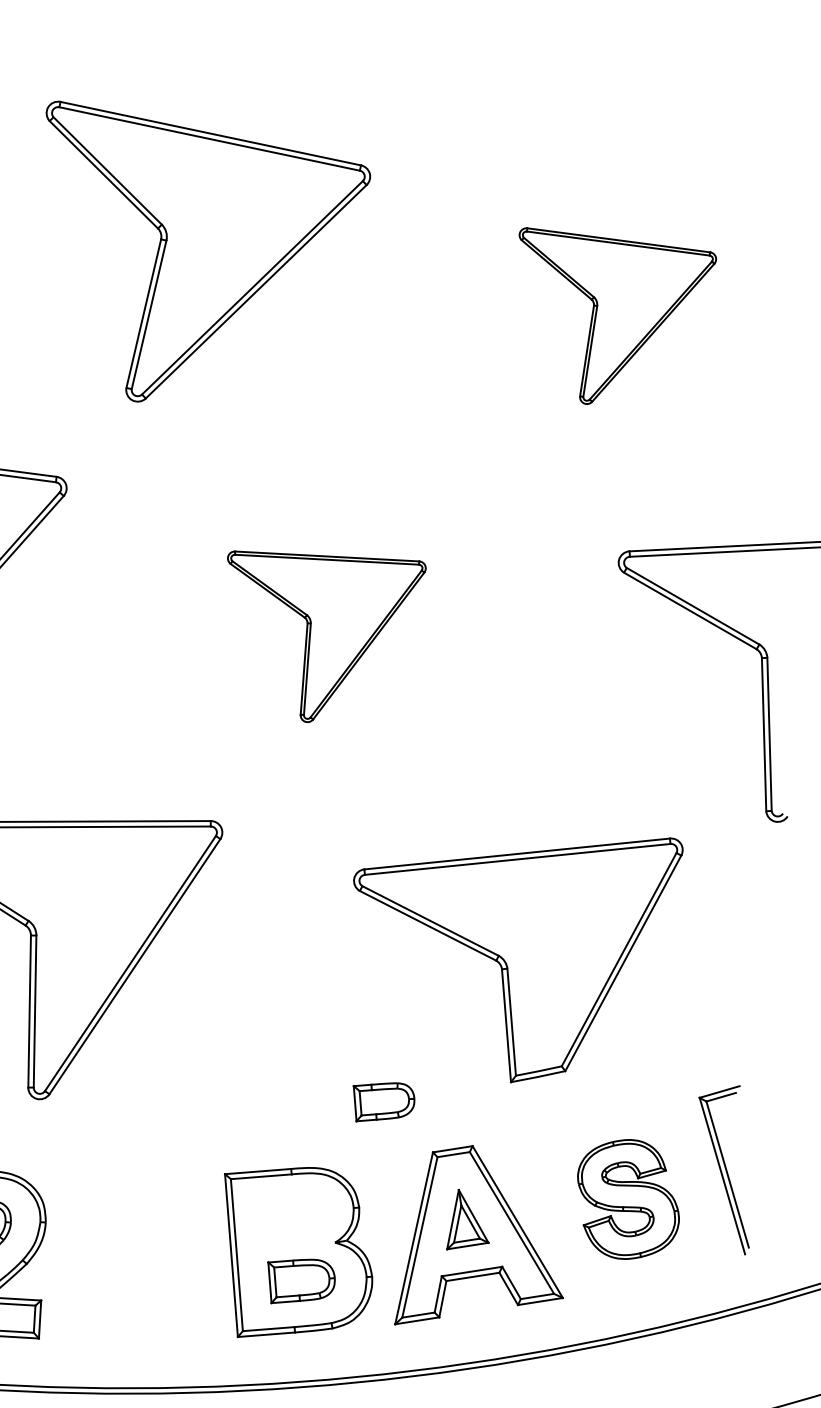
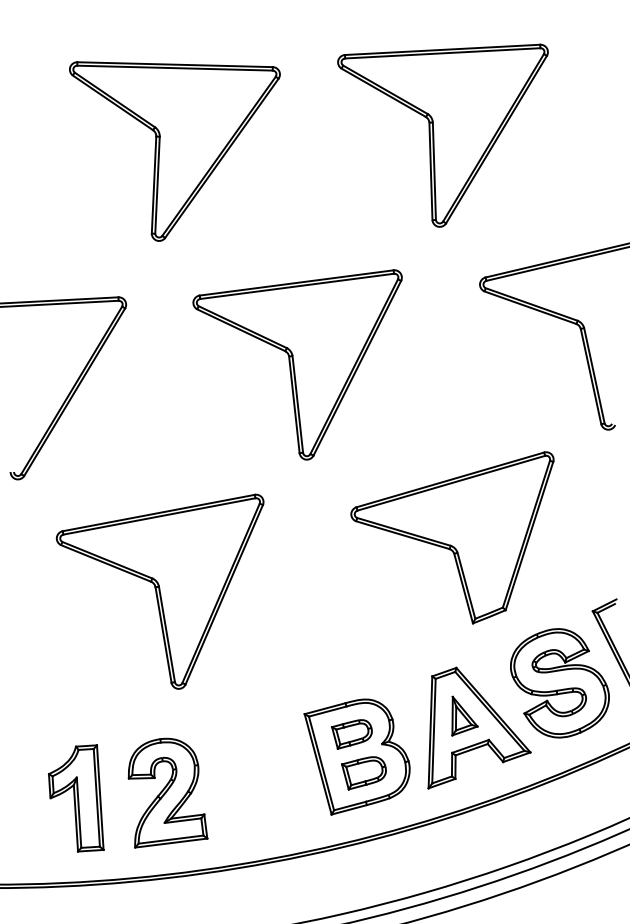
part: (603, 319) -> (442, 135), size x1.67
part: (314, 631) -> (297, 364), size x1.67
part: (381, 1103) -> (351, 734), moved
part: (627, 1199) -> (559, 683), size x1.43

